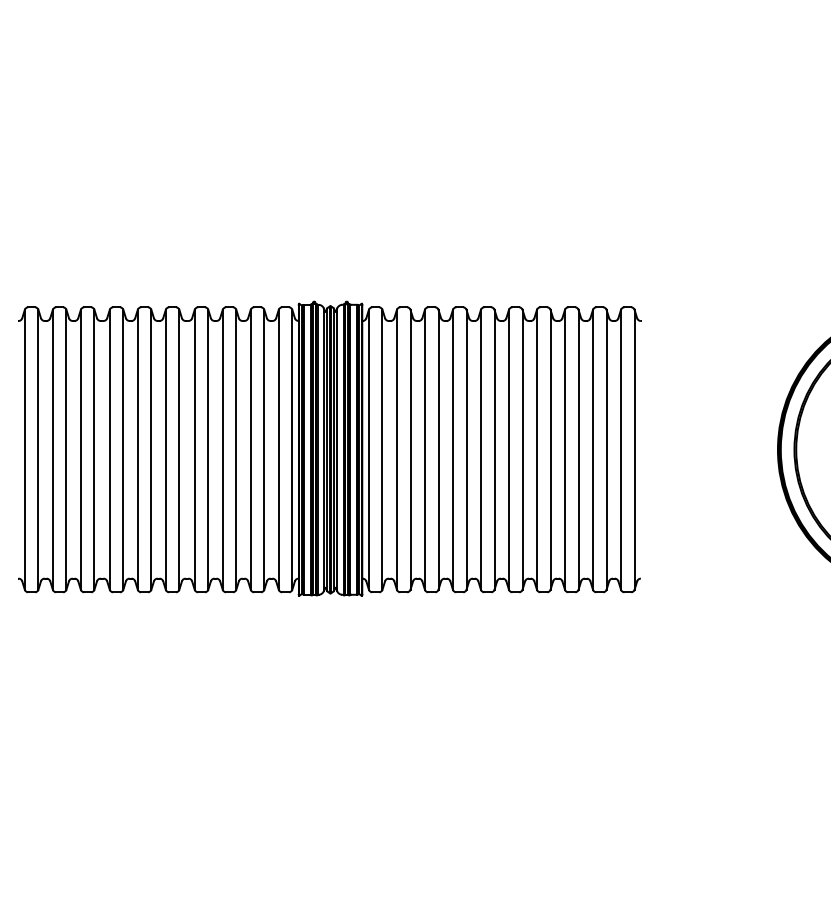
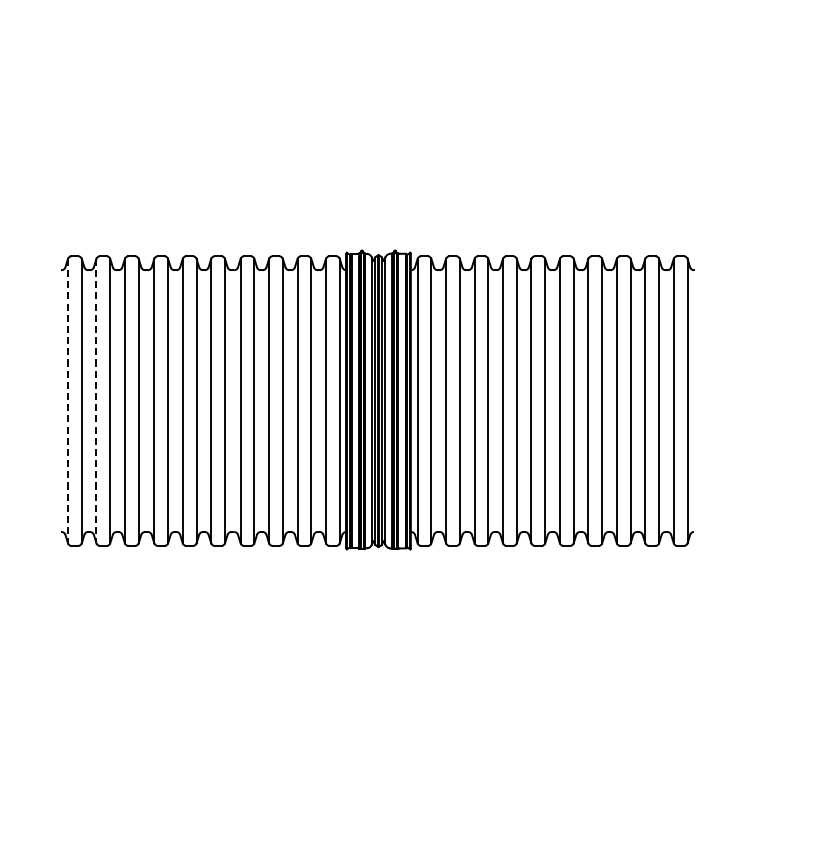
line: (24, 449) -> (67, 400), solid -> dashed
line: (52, 449) -> (96, 400), solid -> dashed

